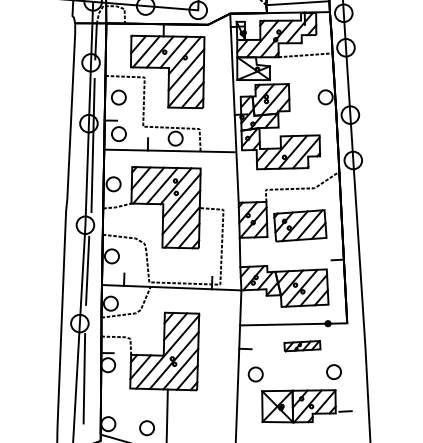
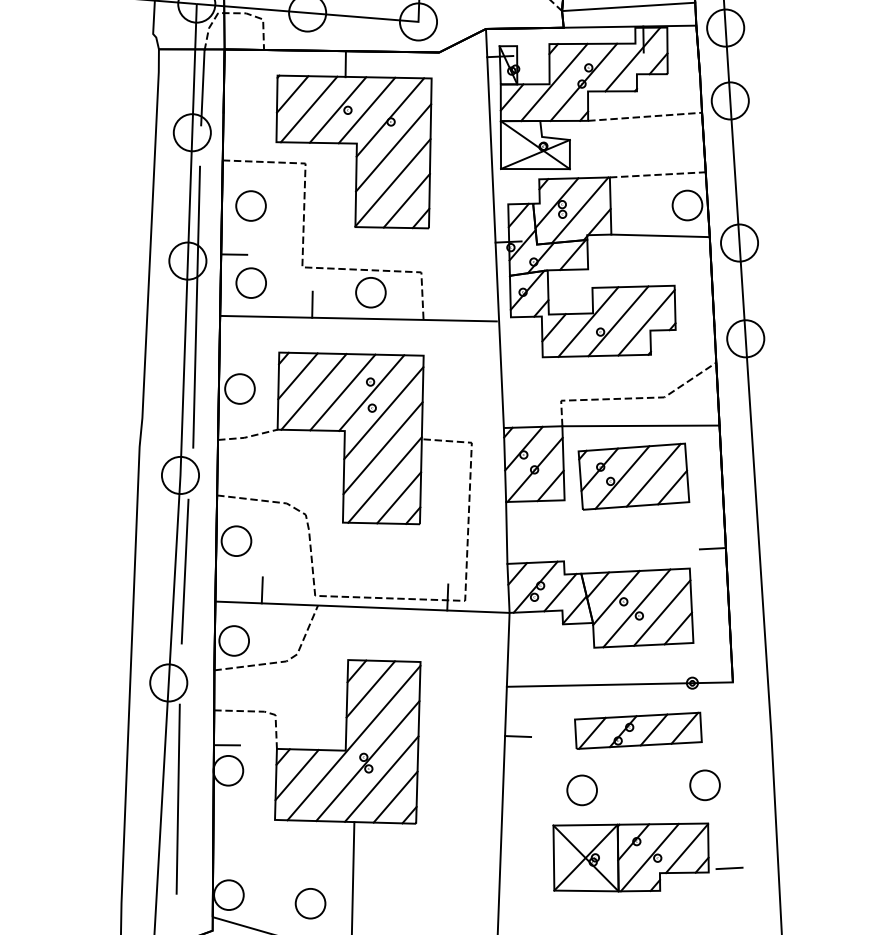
line: (311, 82) -> (657, 174), added
line: (312, 111) -> (659, 235), added
line: (303, 201) -> (640, 425), added
part: (302, 345) -> (638, 729), size x1.67
part: (255, 374) -> (581, 790), moved

